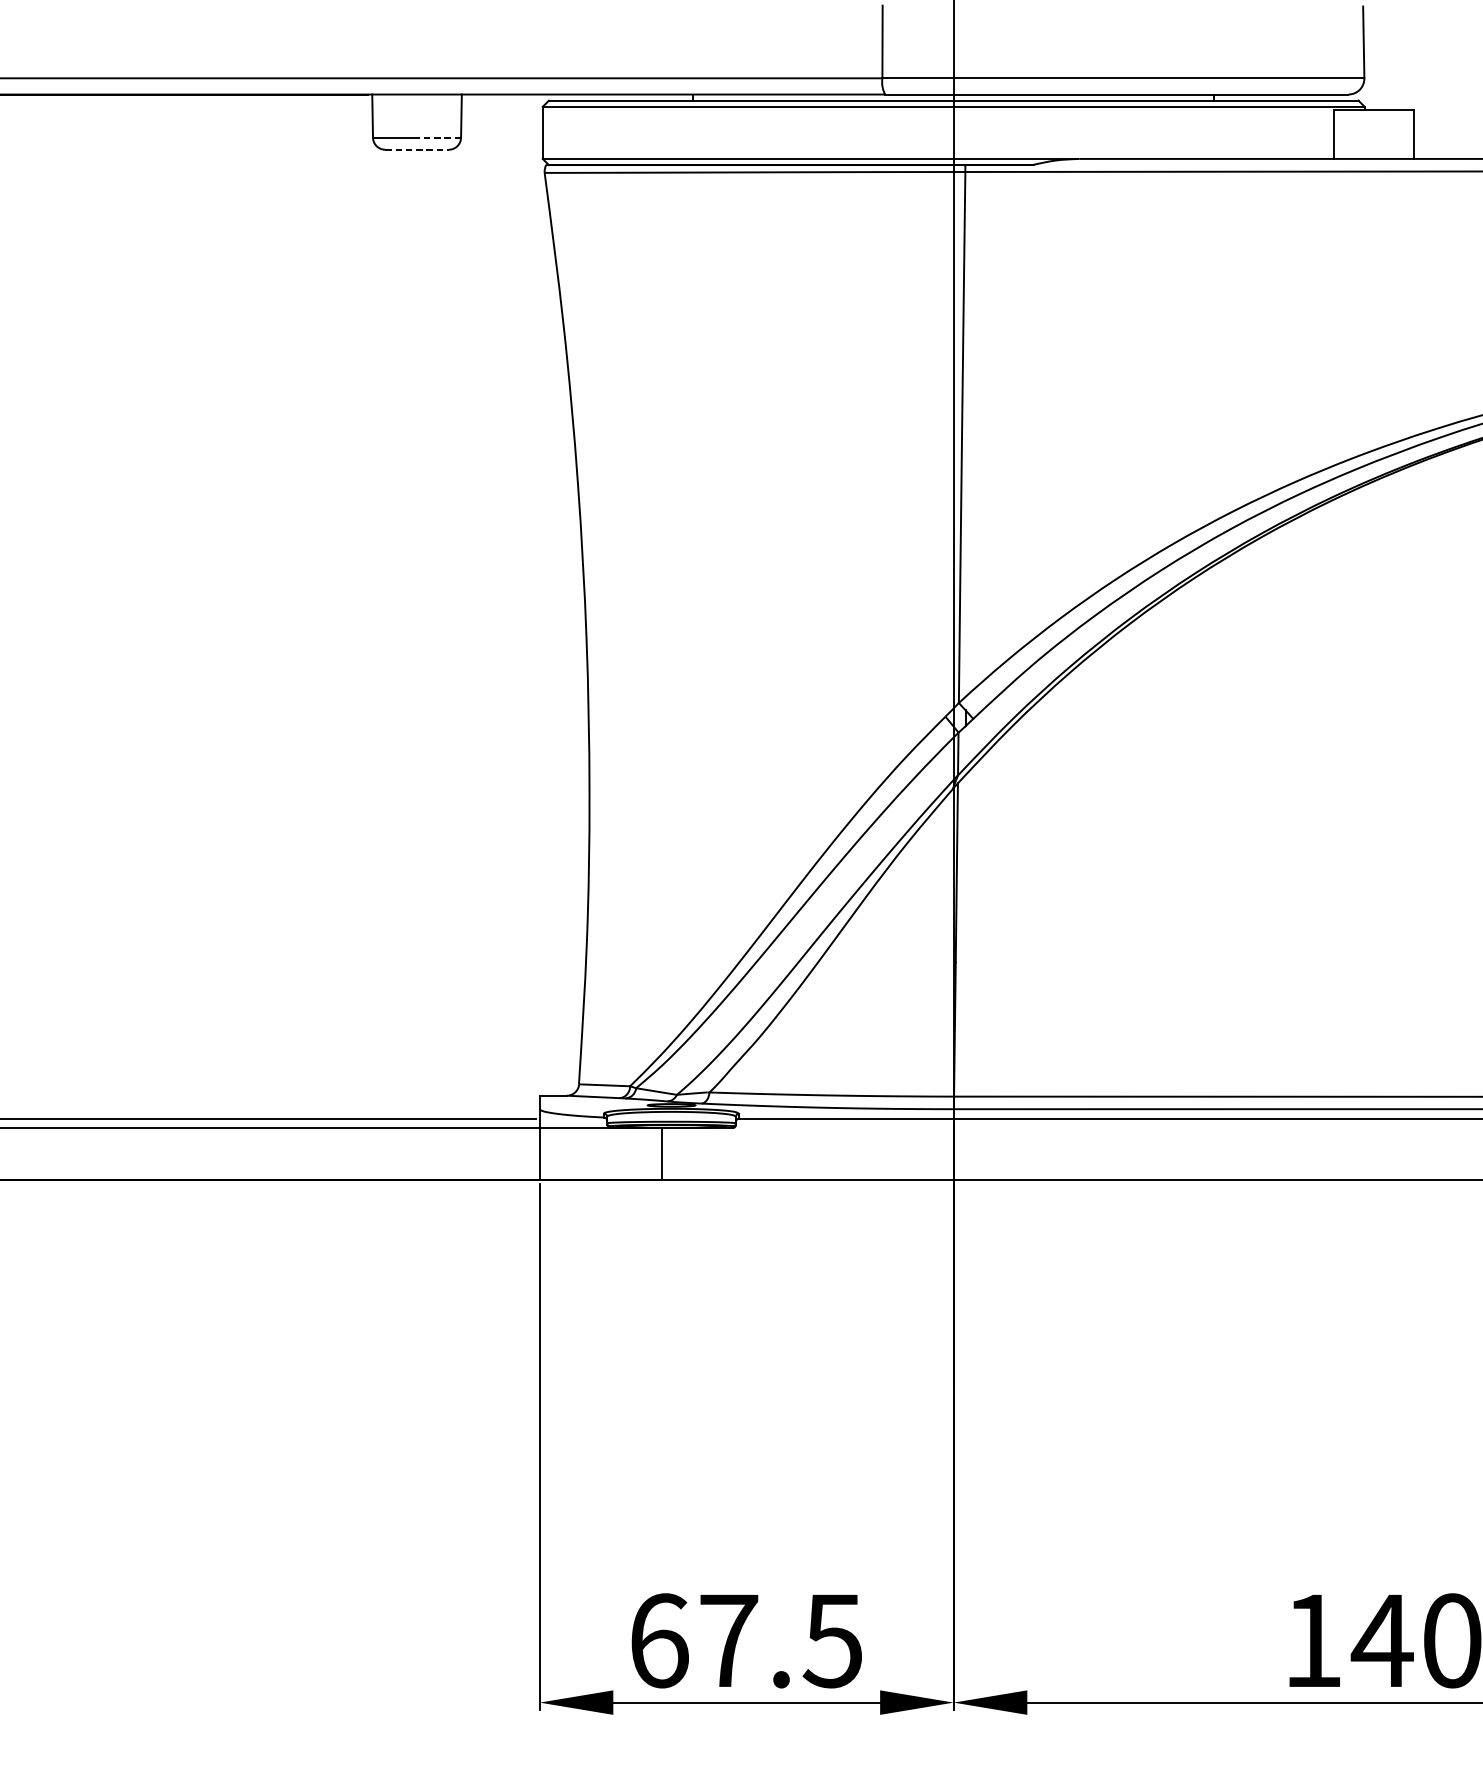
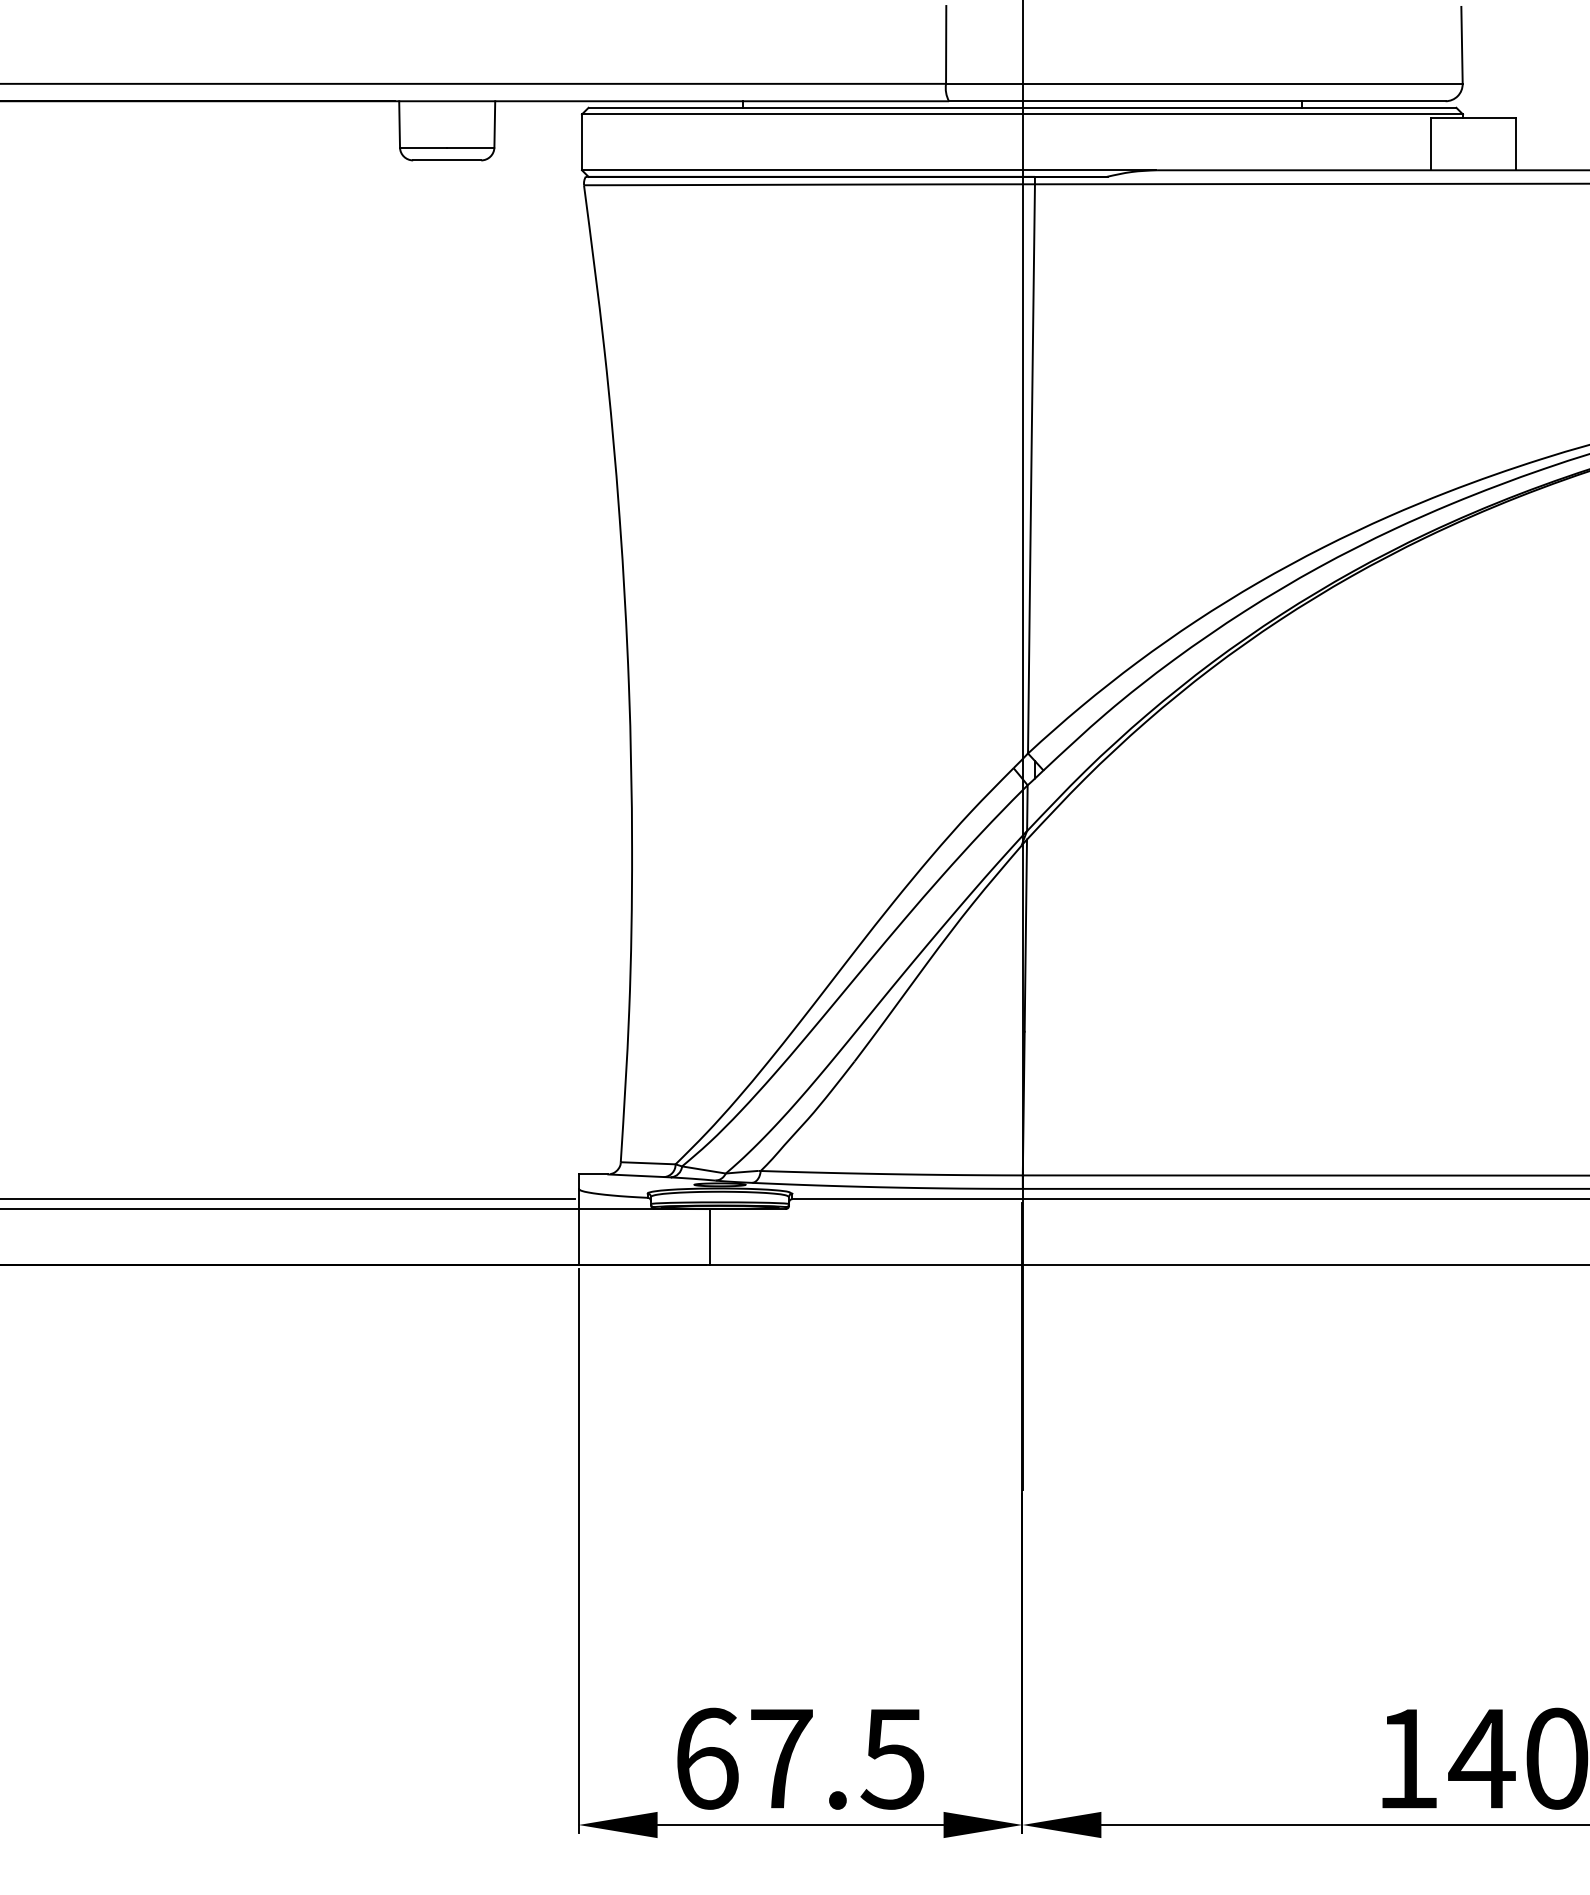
line: (438, 137) -> (470, 147), dashed -> solid
line: (417, 149) -> (447, 160), dashed -> solid

